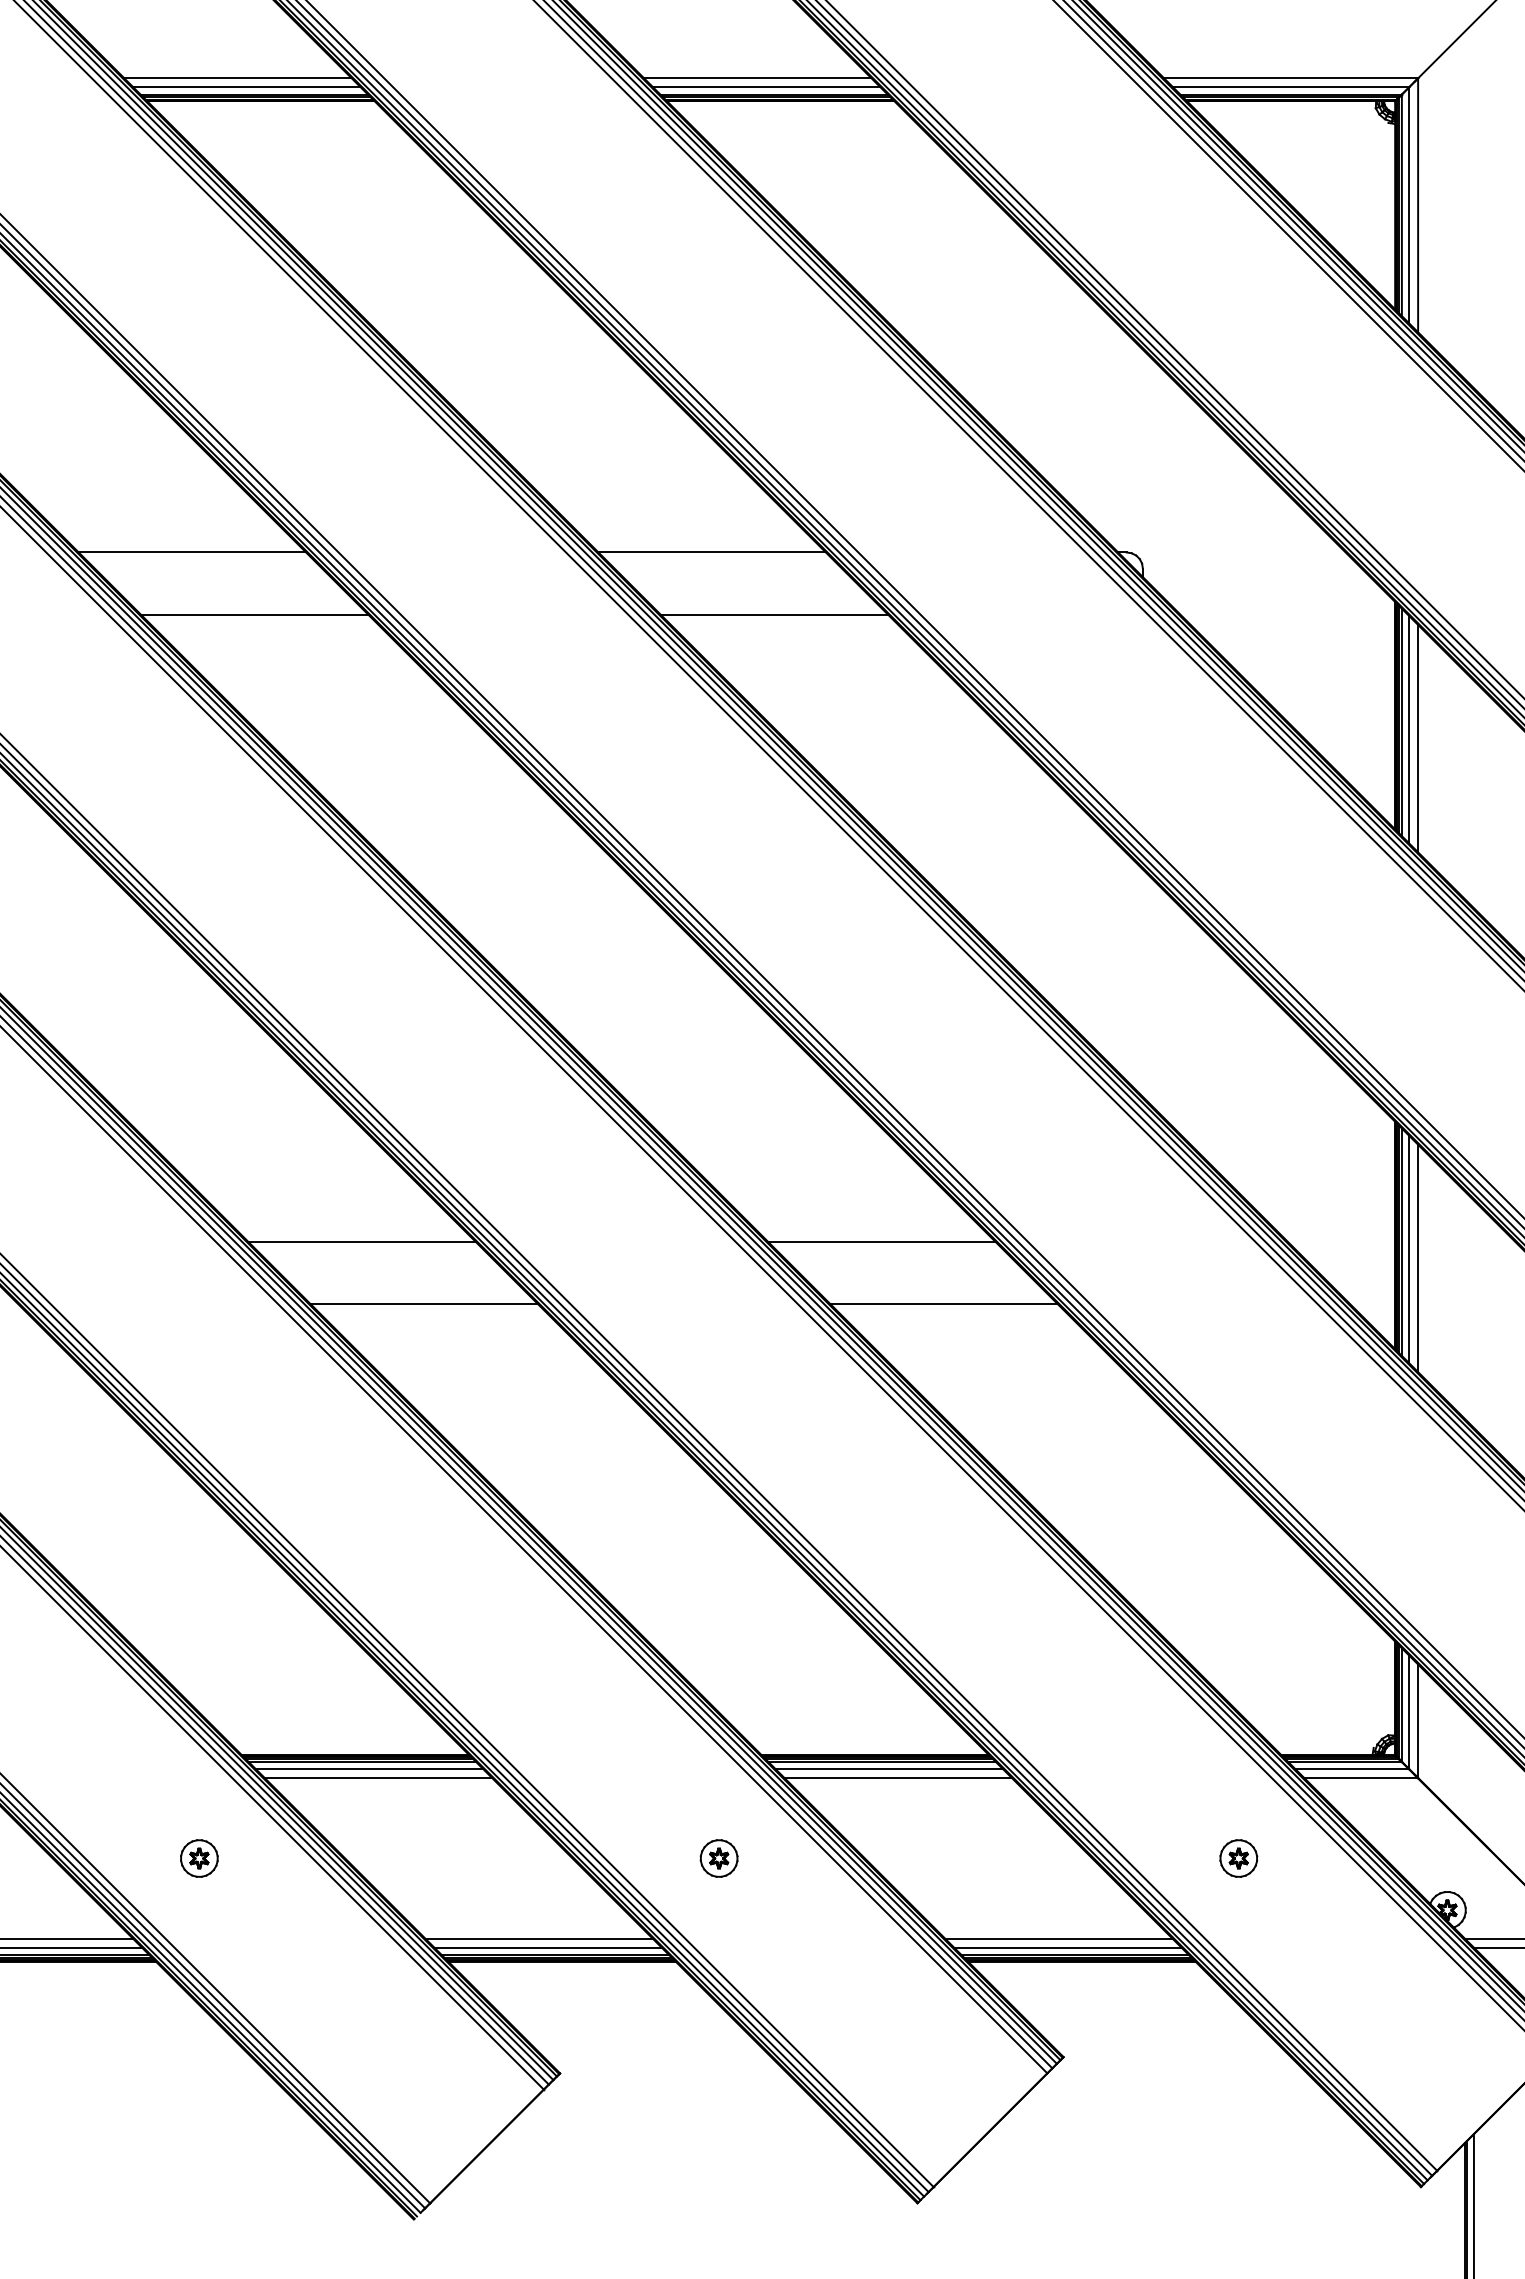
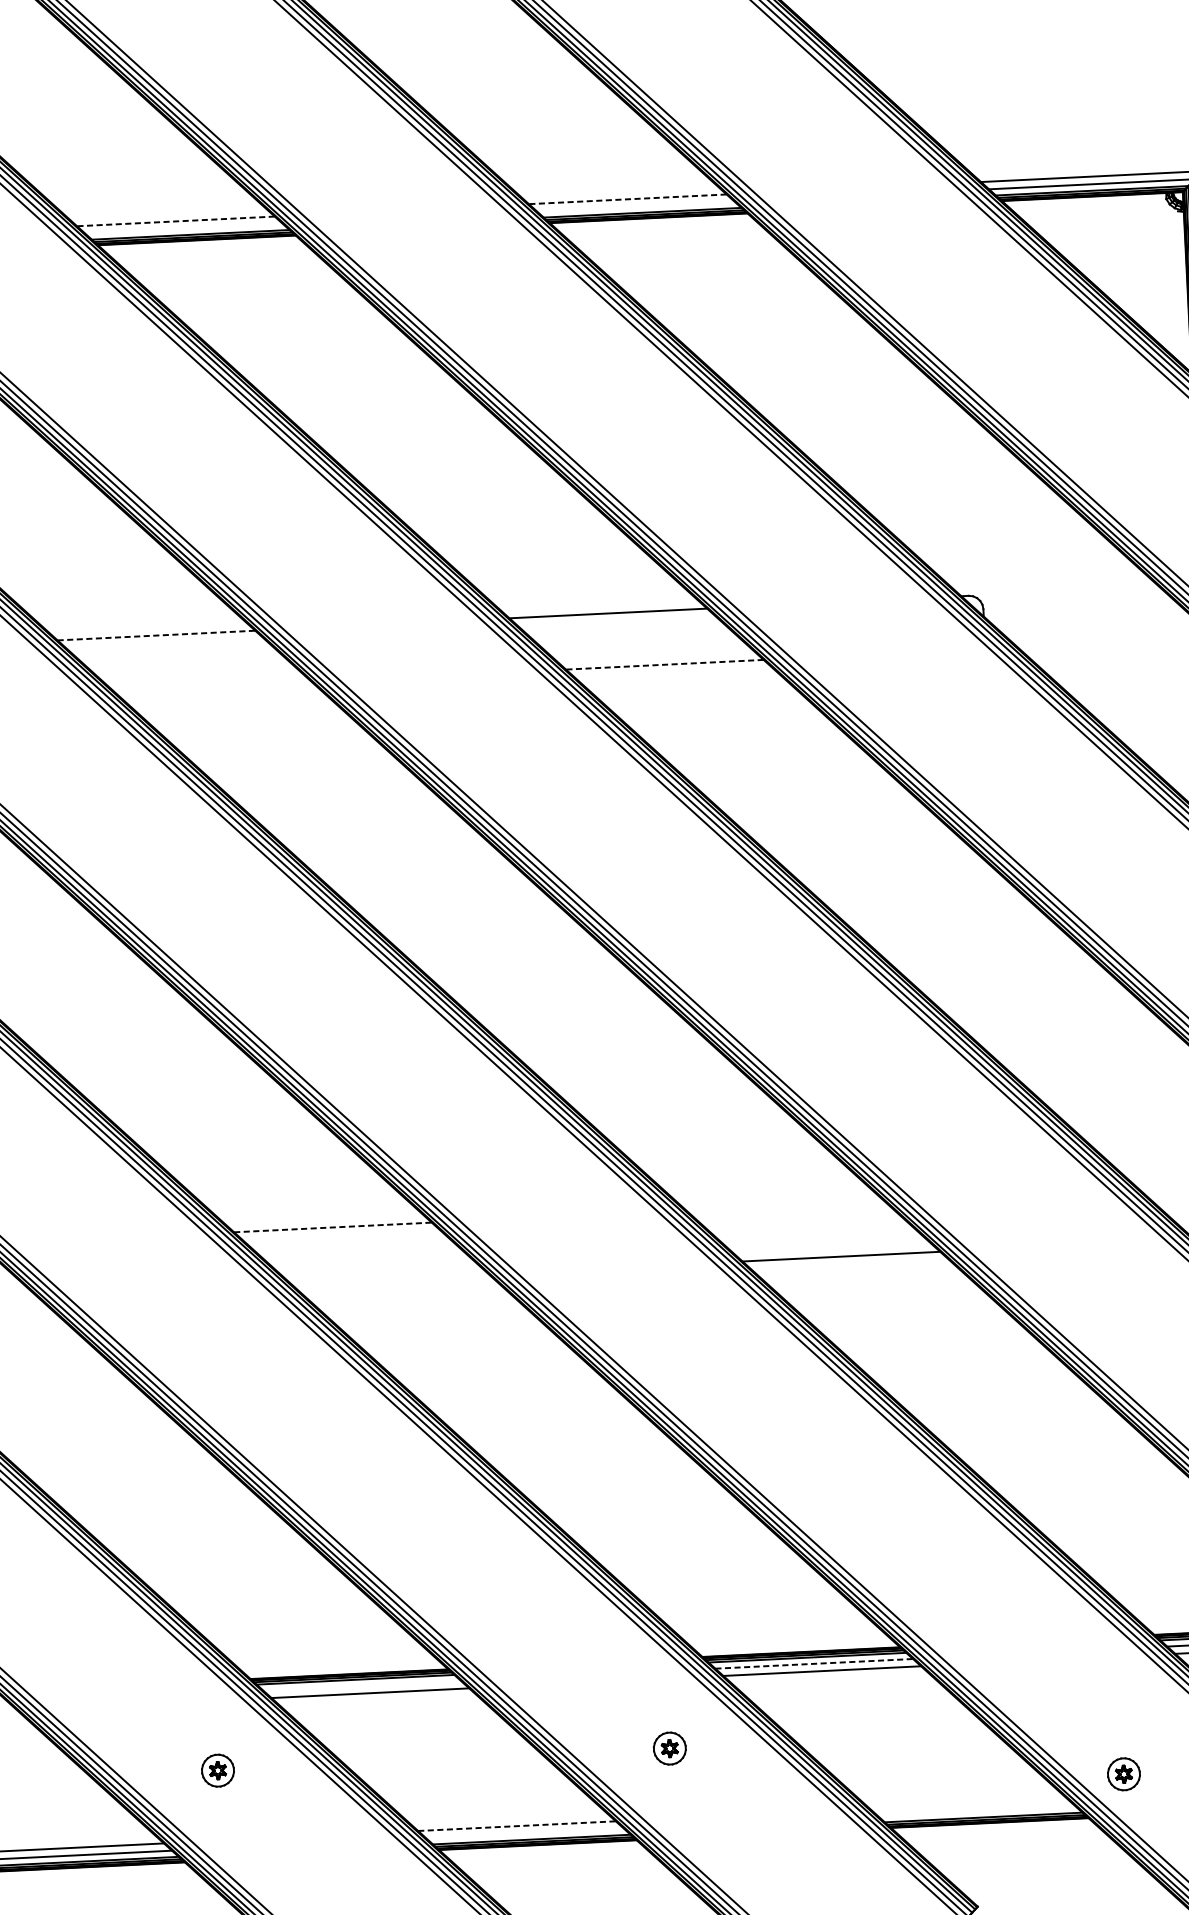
line: (238, 78) -> (176, 221), solid -> dashed
line: (757, 78) -> (627, 199), solid -> dashed
line: (246, 87) -> (183, 229), removed
line: (766, 87) -> (635, 206), removed
line: (192, 552) -> (156, 635), solid -> dashed
line: (254, 614) -> (213, 686), removed
line: (774, 614) -> (665, 664), solid -> dashed
line: (361, 1241) -> (332, 1227), solid -> dashed
line: (881, 1241) -> (784, 1205), removed
line: (423, 1303) -> (389, 1278), removed
line: (369, 1769) -> (362, 1686), removed
line: (889, 1769) -> (814, 1663), solid -> dashed
part: (1238, 1858) -> (1123, 1774), moved
line: (539, 1938) -> (517, 1825), solid -> dashed
line: (1058, 1938) -> (968, 1803), removed
line: (547, 1947) -> (524, 1833), removed
line: (1067, 1947) -> (976, 1811), removed

